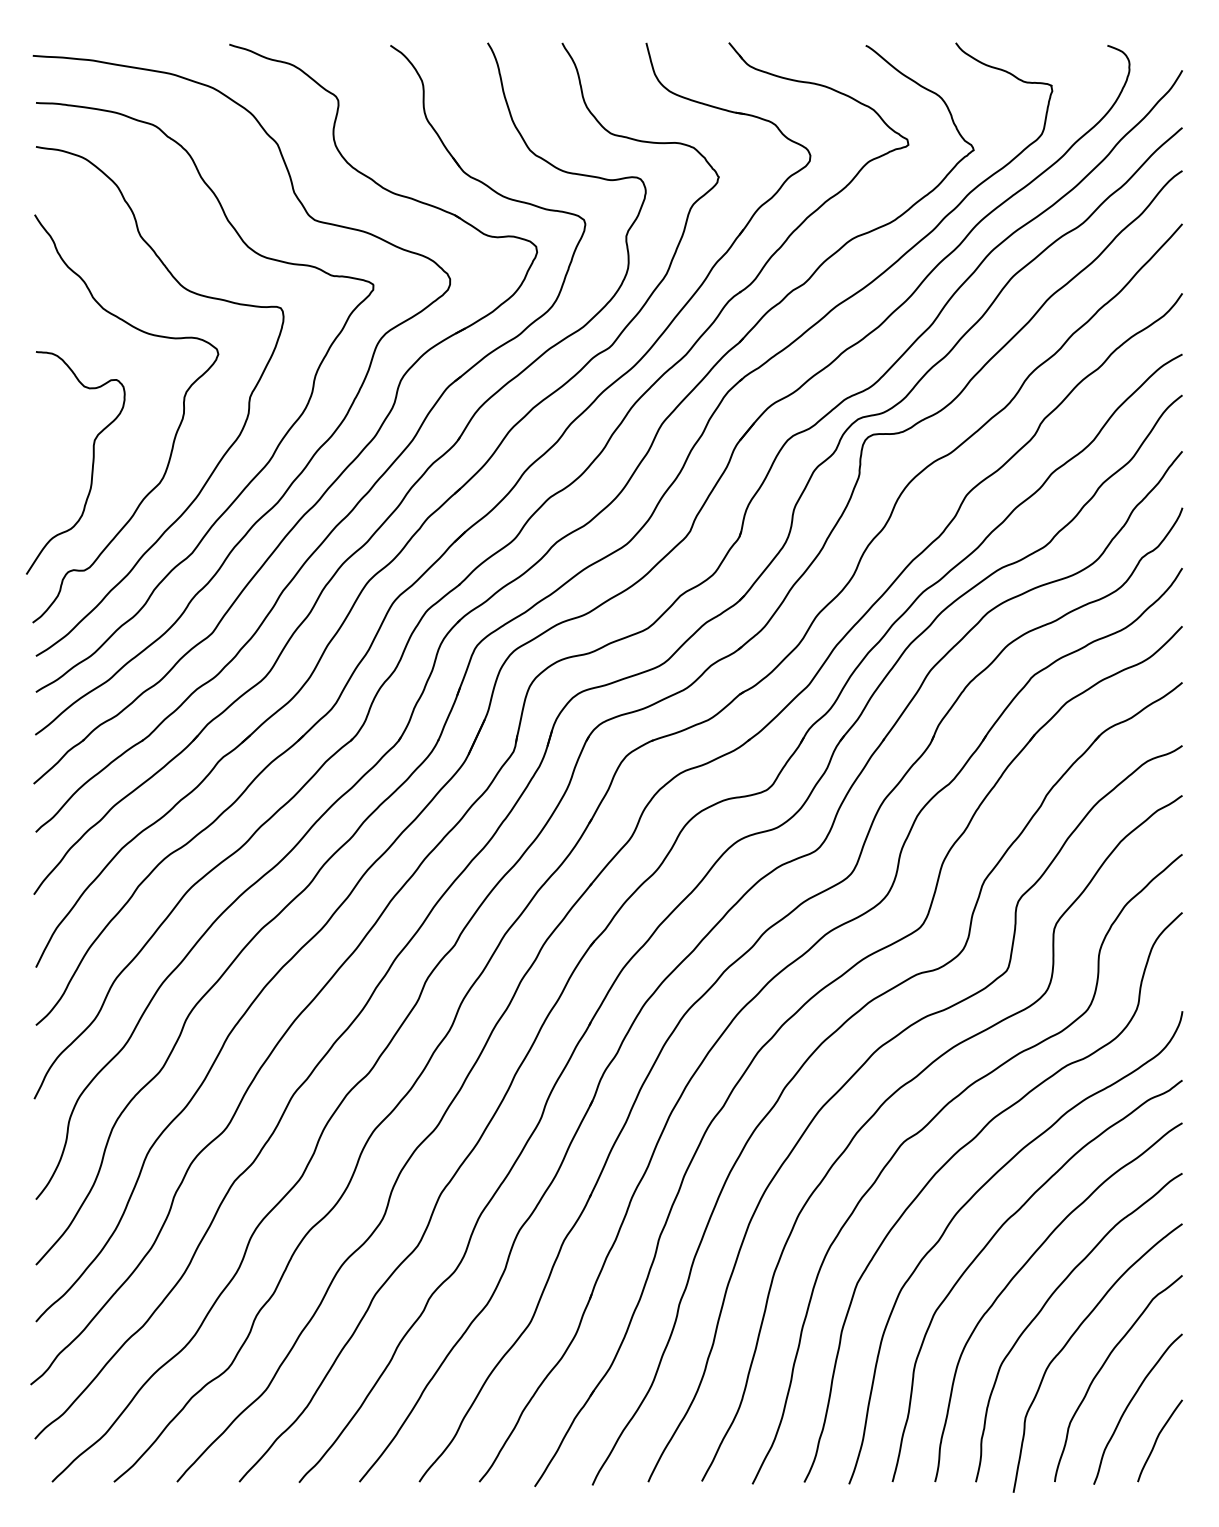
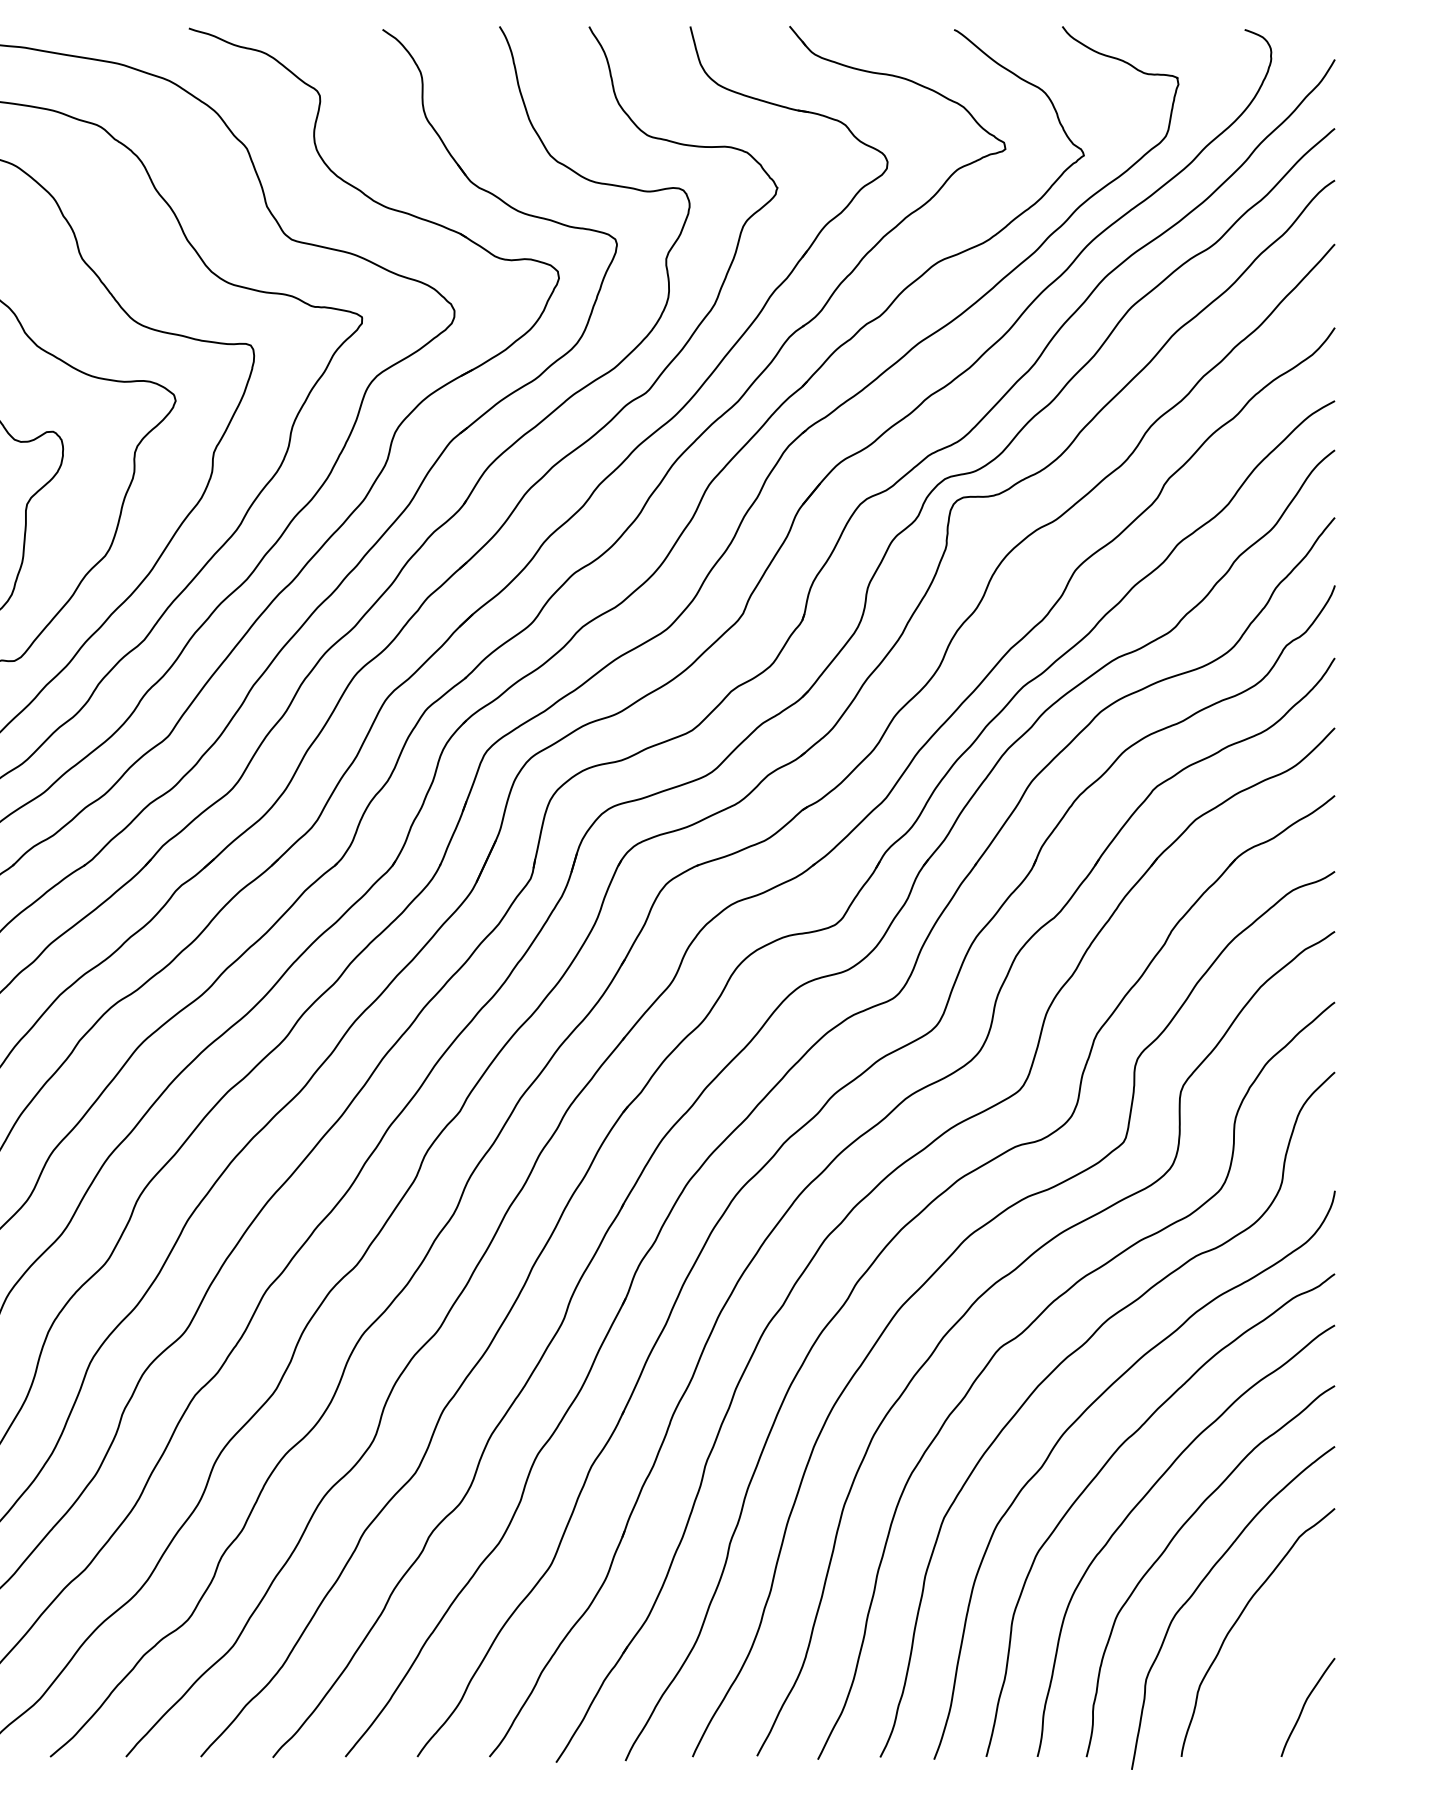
curve: (1131, 1402) -> (1273, 1661), removed

